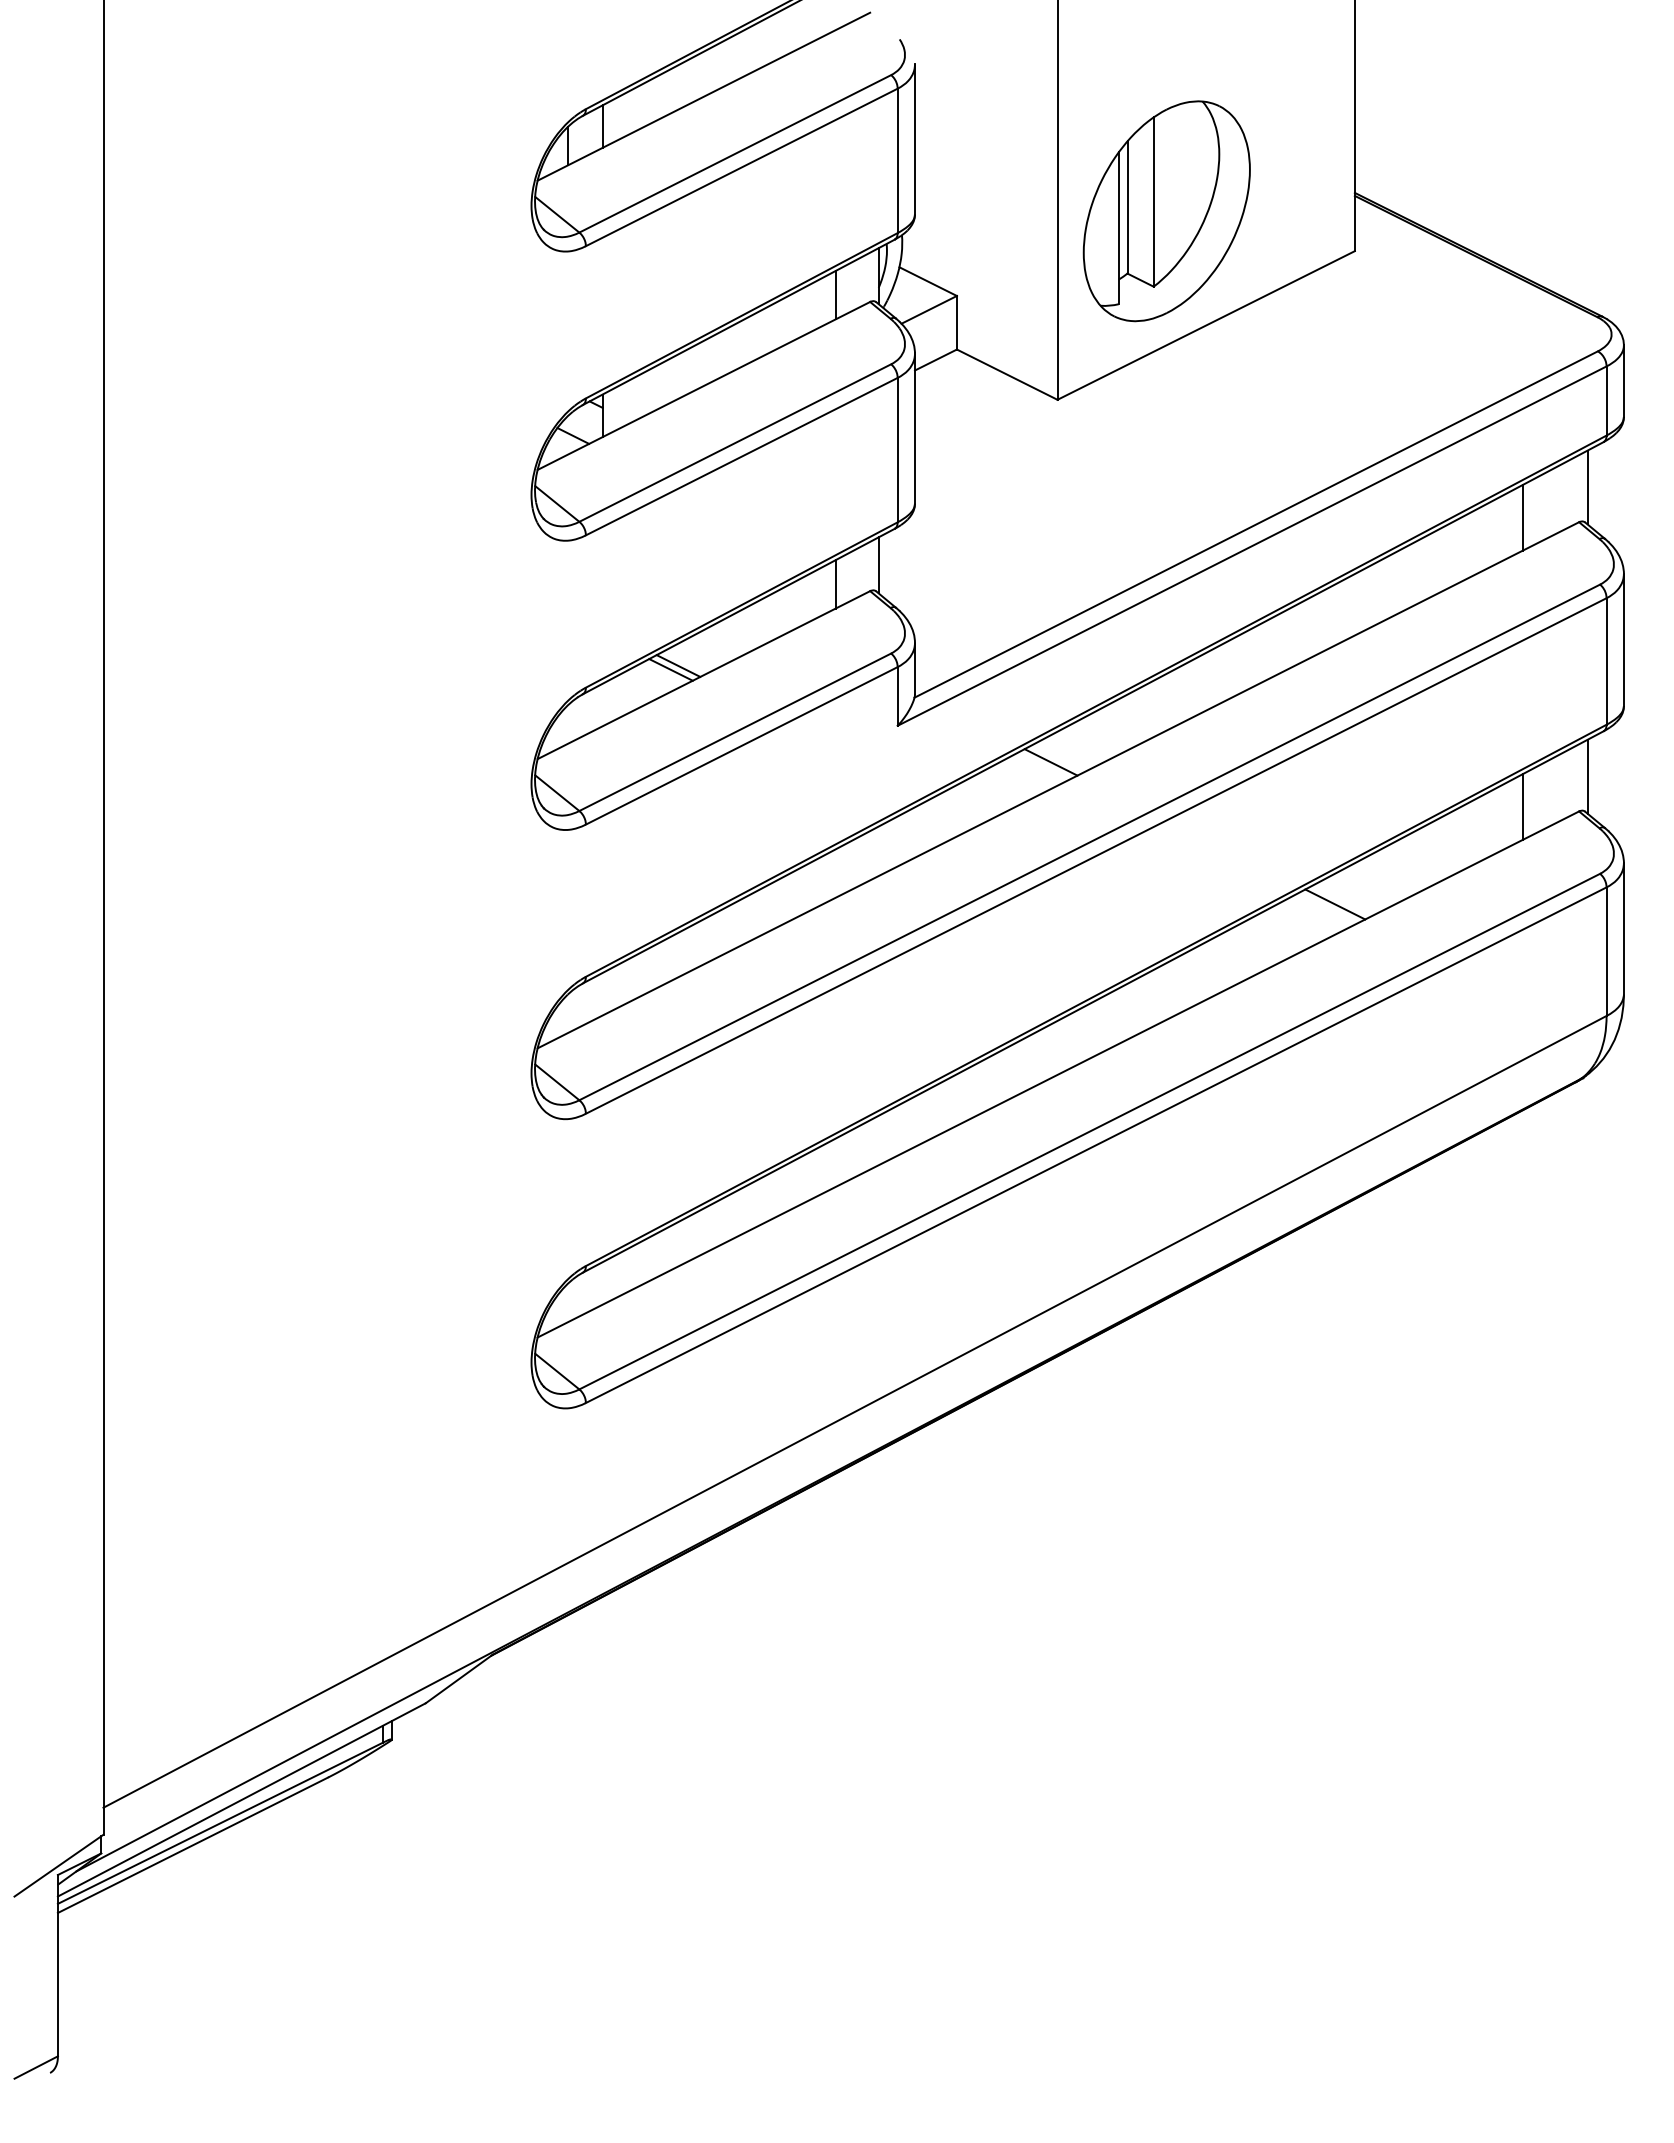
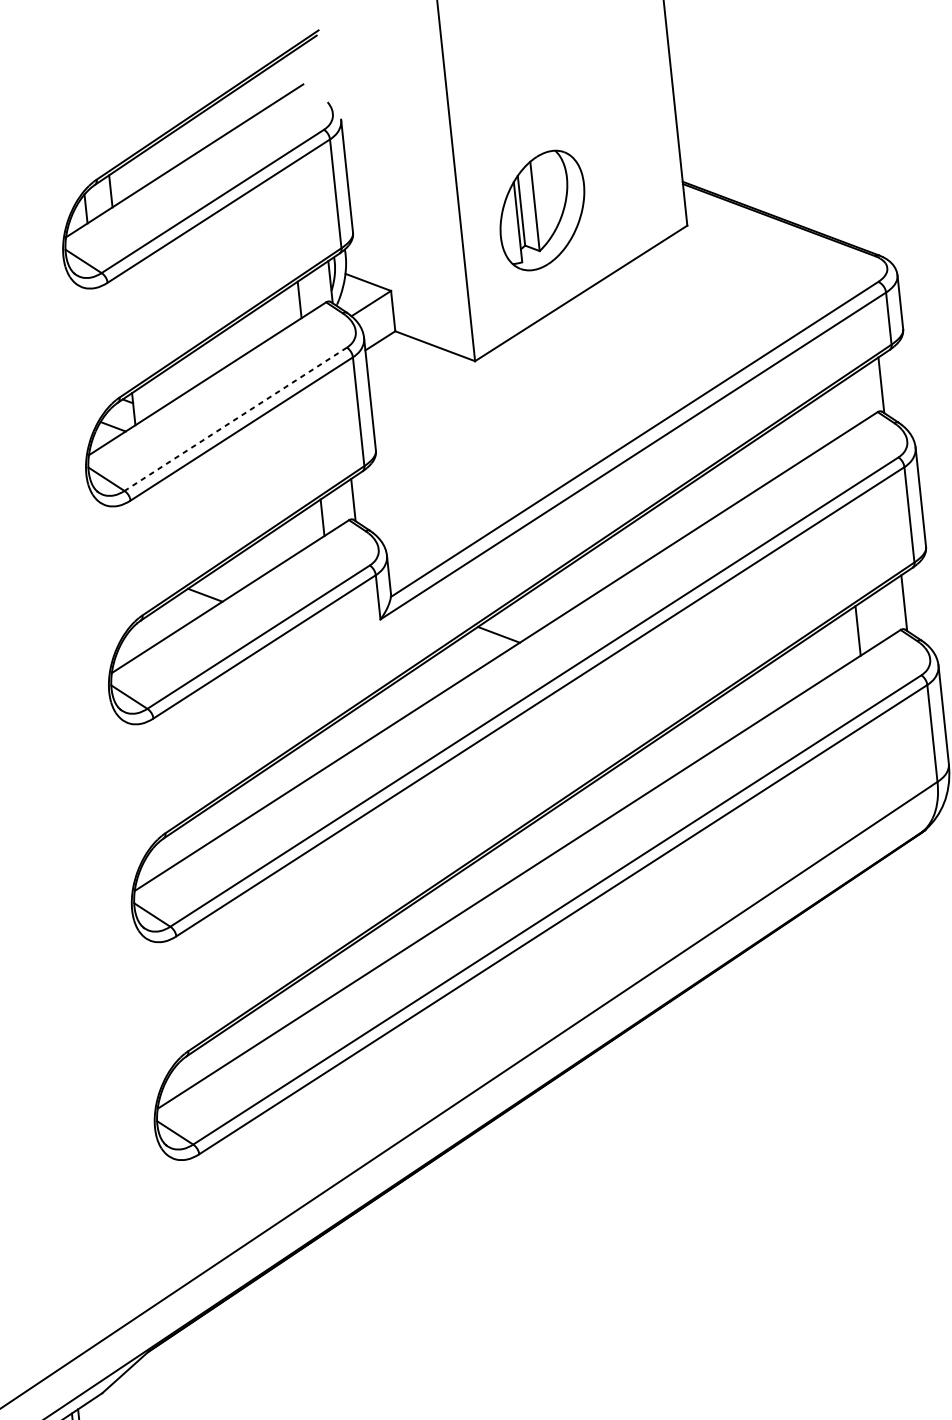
part: (1166, 211) -> (542, 210), size x0.7
line: (735, 443) -> (235, 419), solid -> dashed
line: (1523, 517) -> (835, 412), removed
line: (678, 665) -> (210, 591), removed
line: (1335, 904) -> (724, 719), removed

